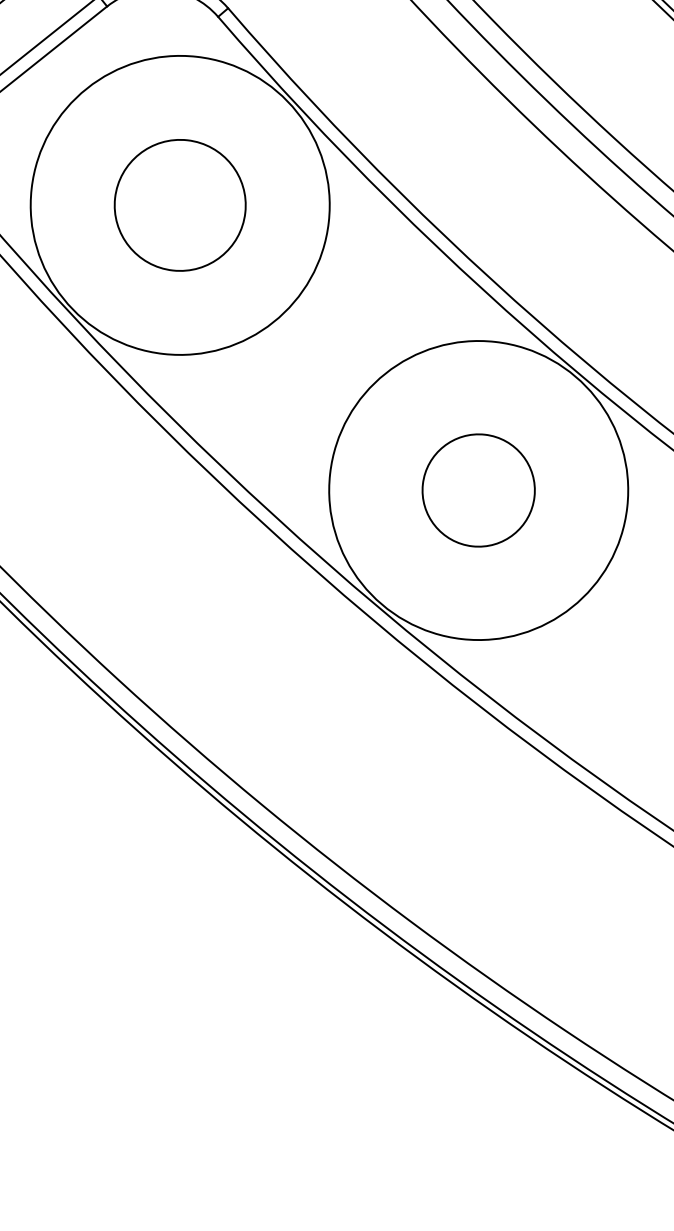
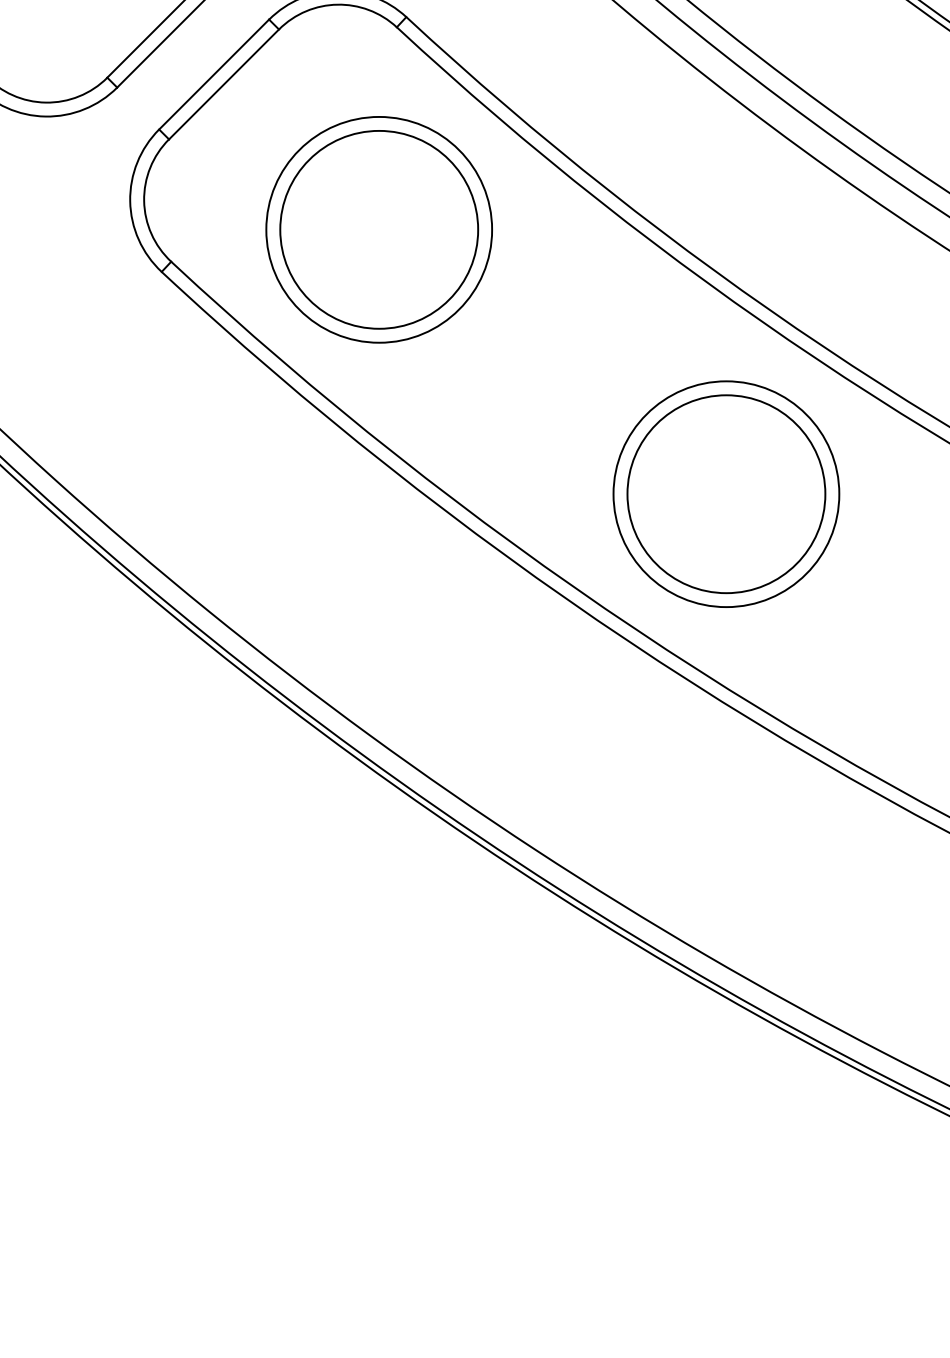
circle: (180, 205) -> (379, 229), size x0.71
circle: (180, 205) -> (379, 229), size x1.43
circle: (478, 490) -> (726, 494), size x0.71
circle: (478, 490) -> (726, 494), size x1.67

